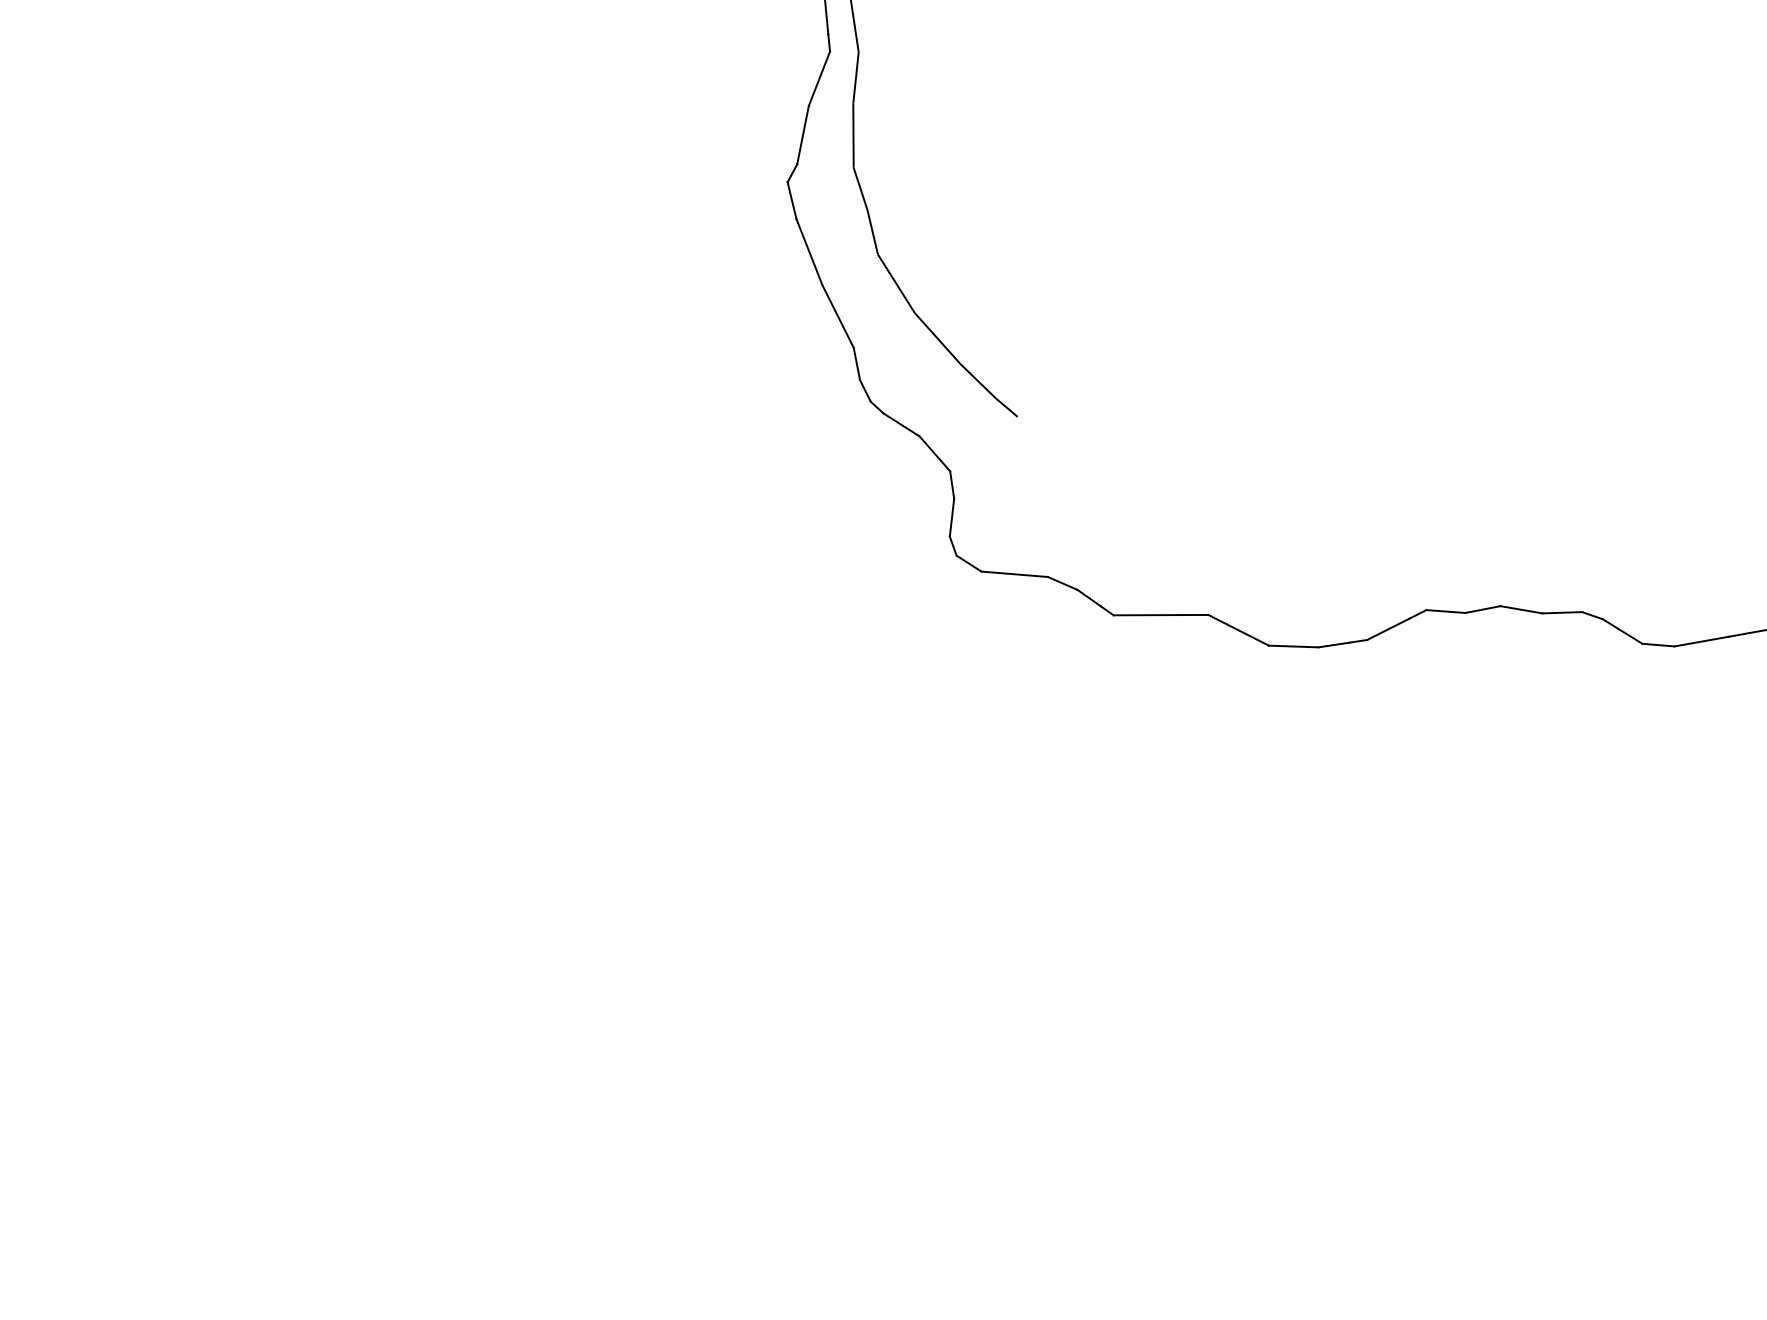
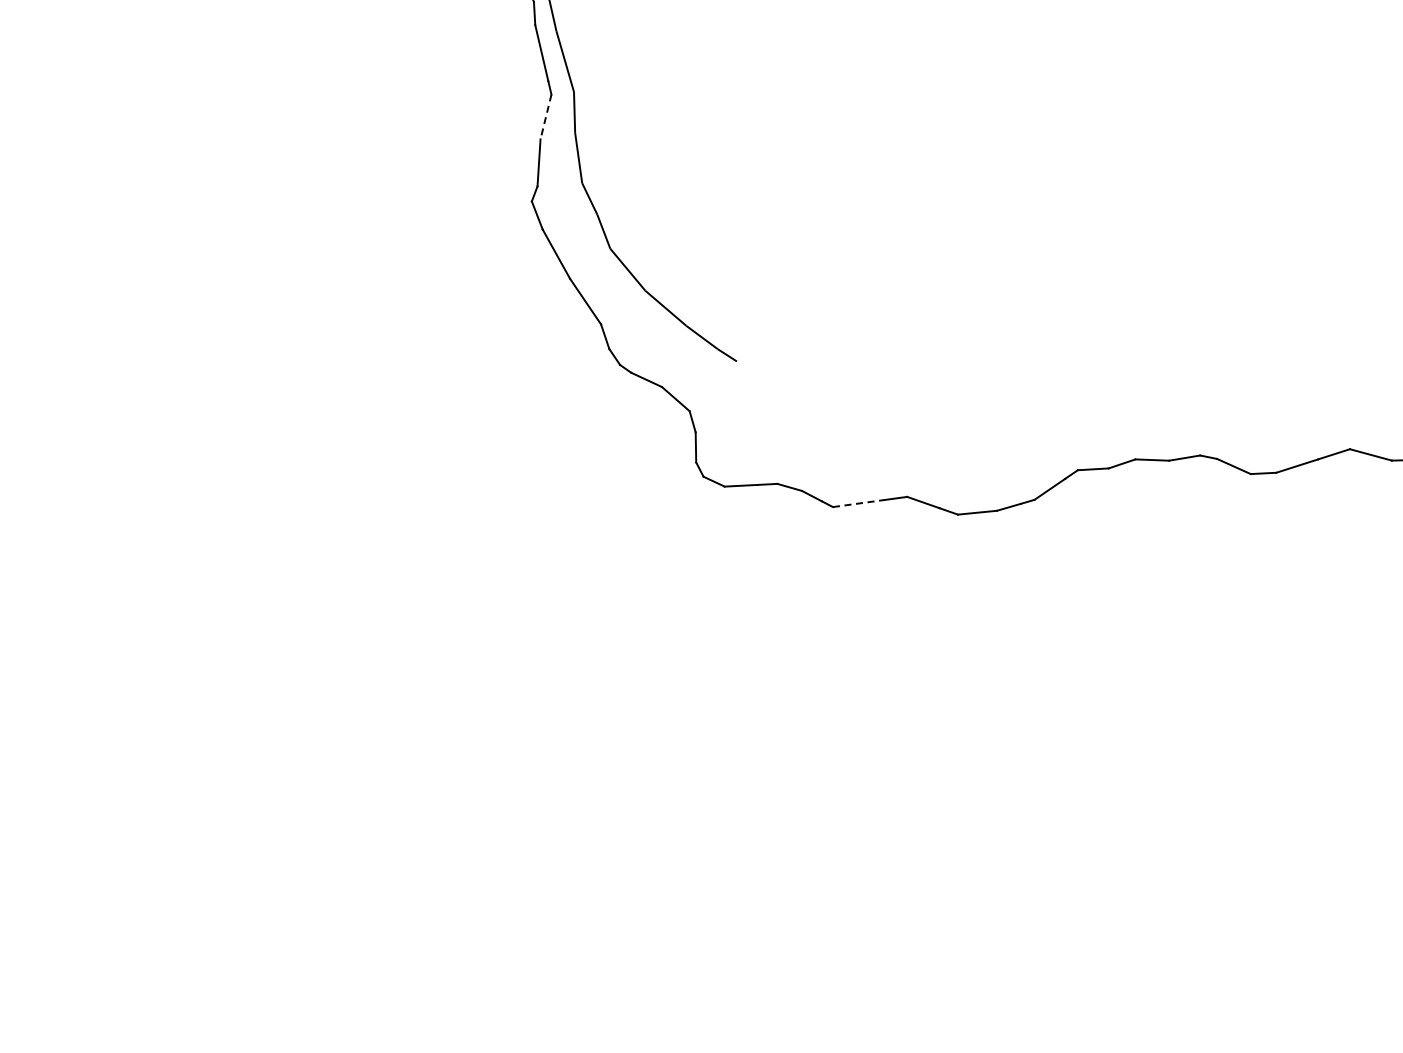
line: (818, 79) -> (545, 117), solid -> dashed
line: (1147, 615) -> (859, 503), solid -> dashed

